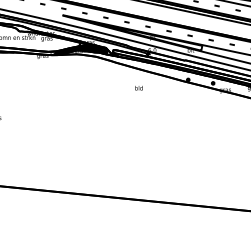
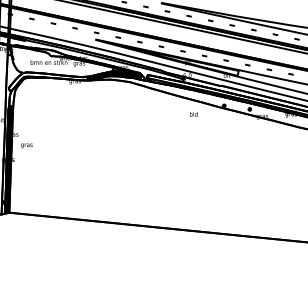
text: (138, 88) -> (193, 114), moved

